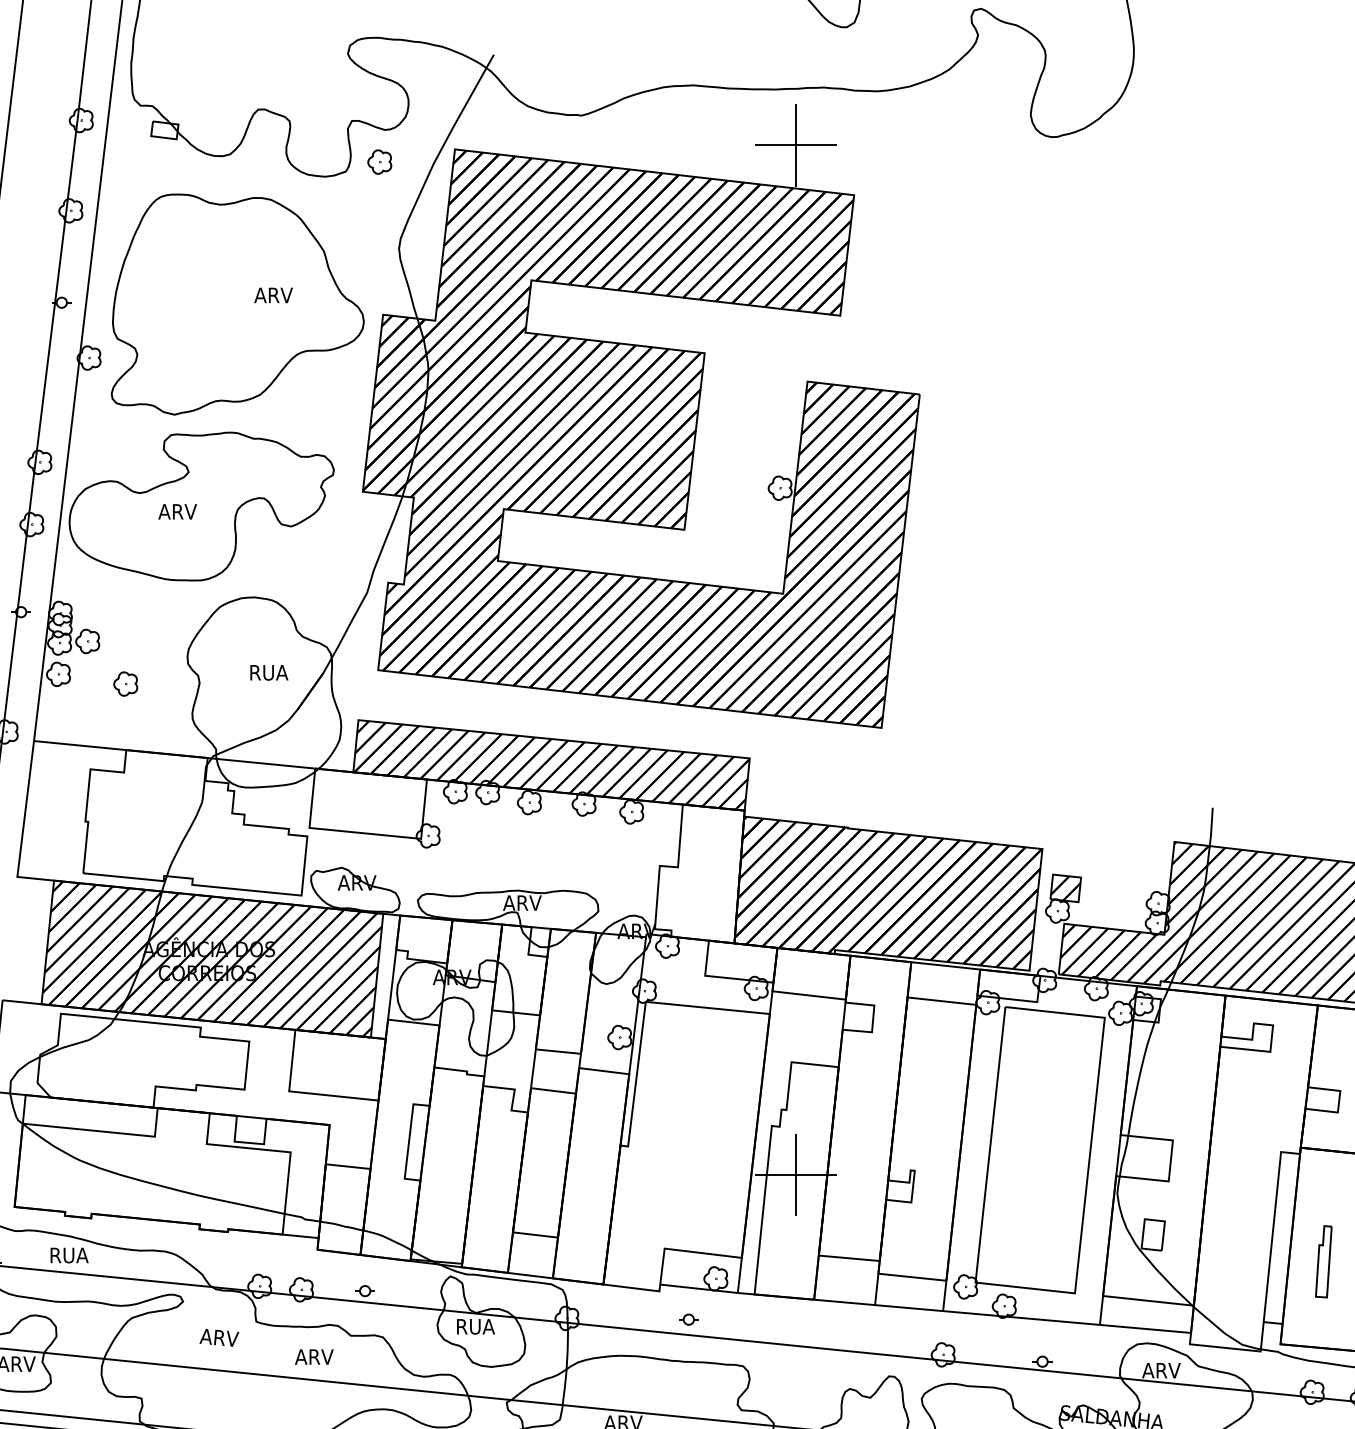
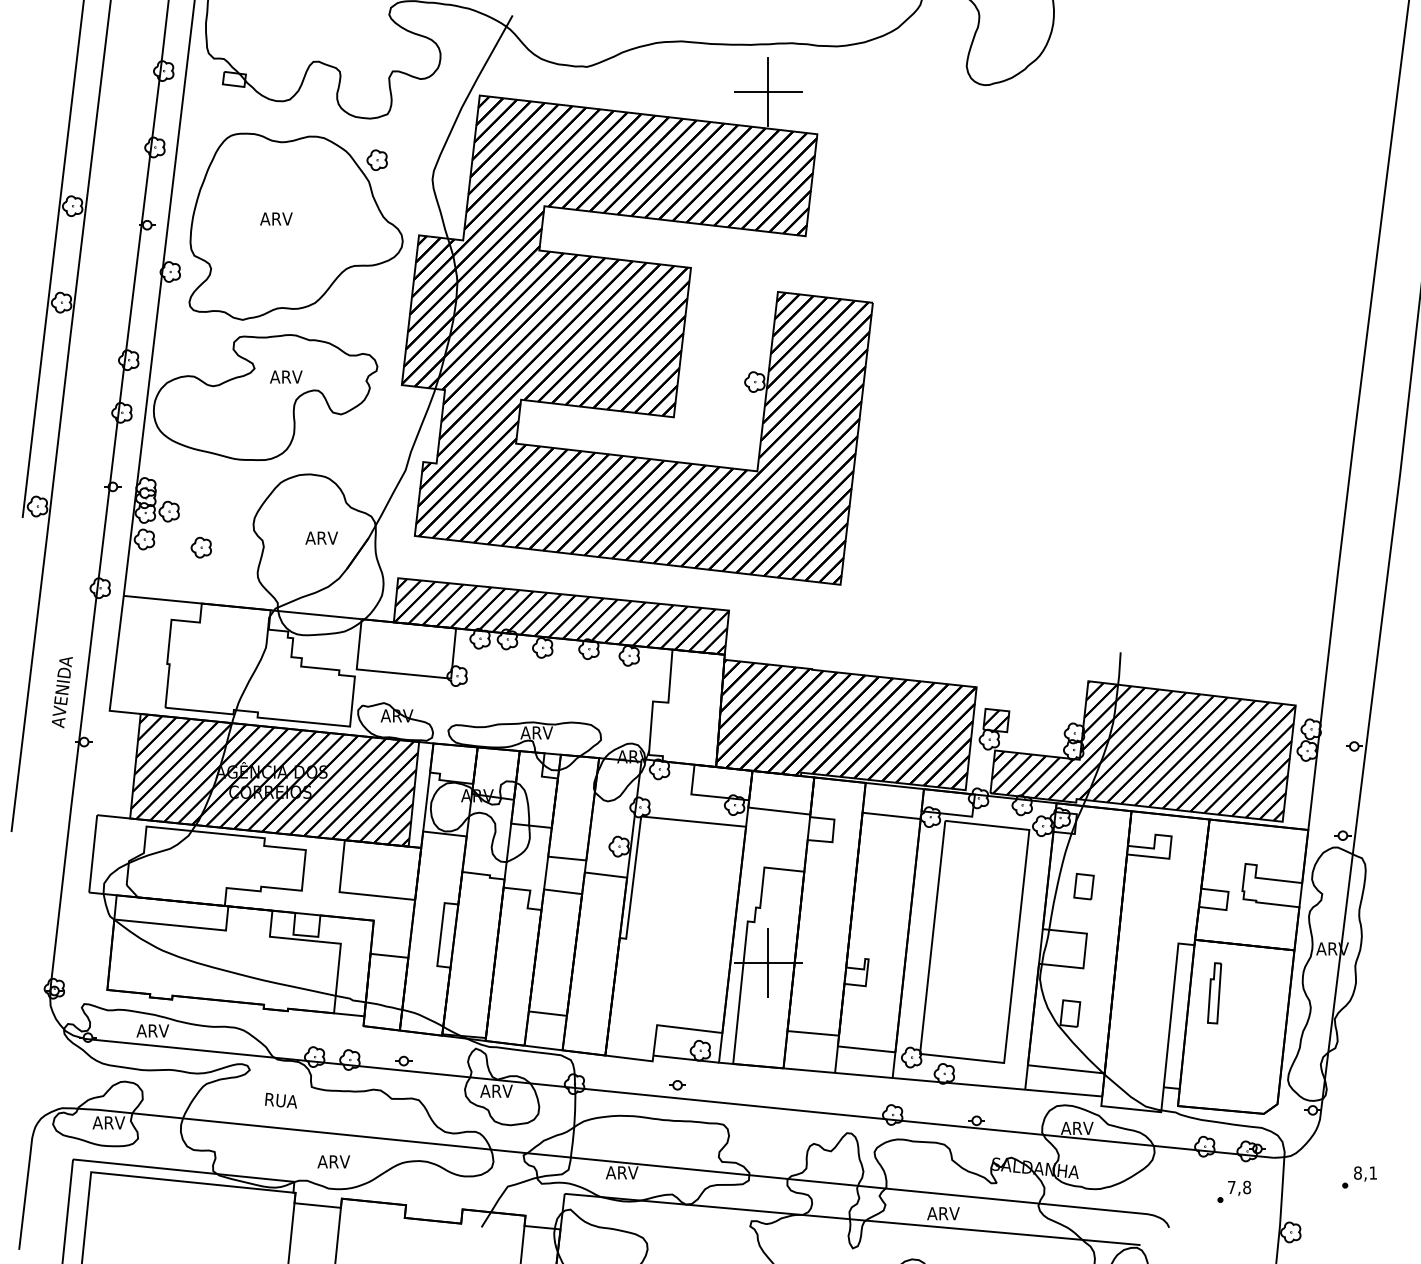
part: (378, 162) -> (376, 160), moved
text: (273, 294) -> (276, 218), moved
text: (177, 511) -> (286, 376), moved
text: (267, 671) -> (321, 537), RUA -> ARV
part: (1168, 1084) -> (1083, 886), added
text: (67, 1254) -> (152, 1030), RUA -> ARV
part: (1323, 1262) -> (1214, 993), moved
text: (474, 1325) -> (496, 1090), RUA -> ARV
text: (219, 1337) -> (280, 1100), ARV -> RUA
text: (313, 1356) -> (333, 1161), moved

